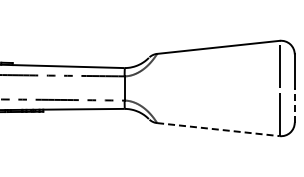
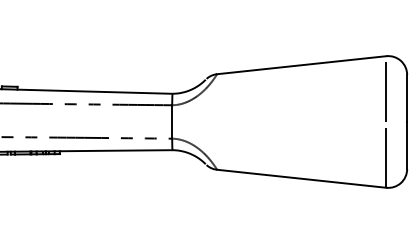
line: (294, 105) -> (406, 145), dashed -> solid
line: (218, 129) -> (301, 178), dashed -> solid

